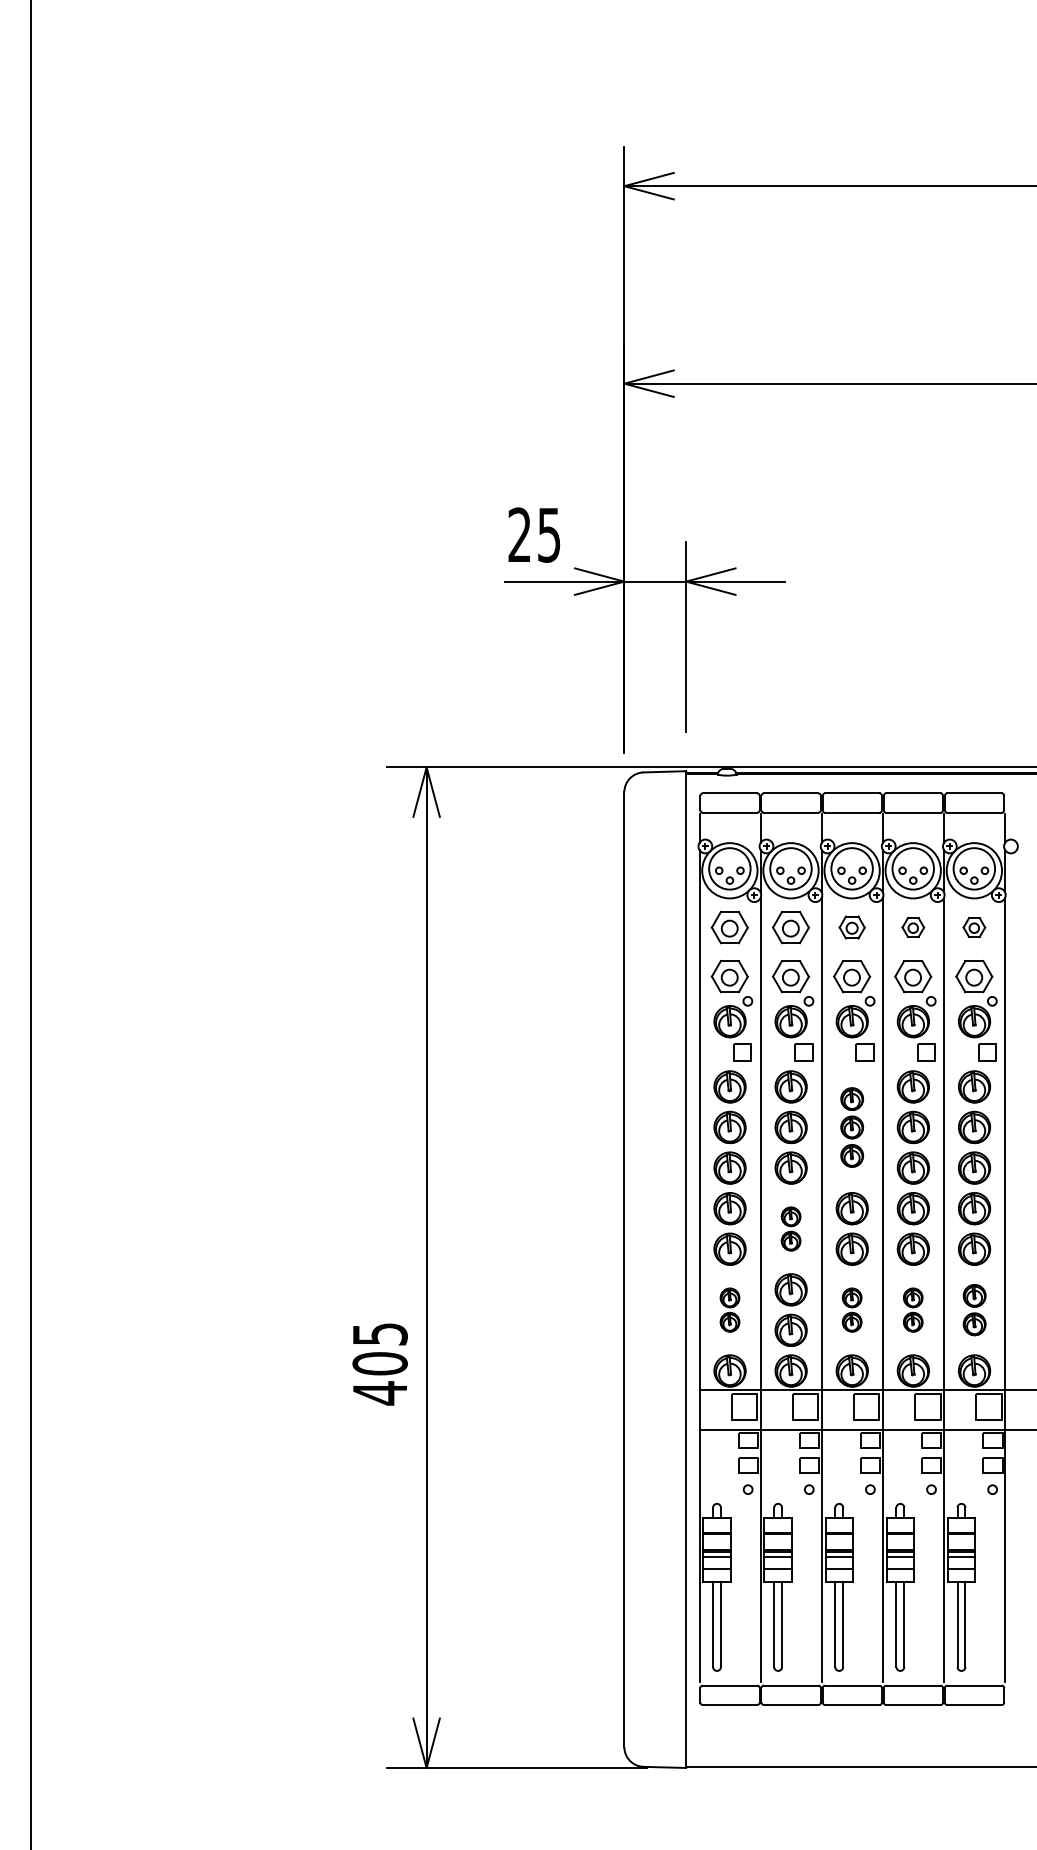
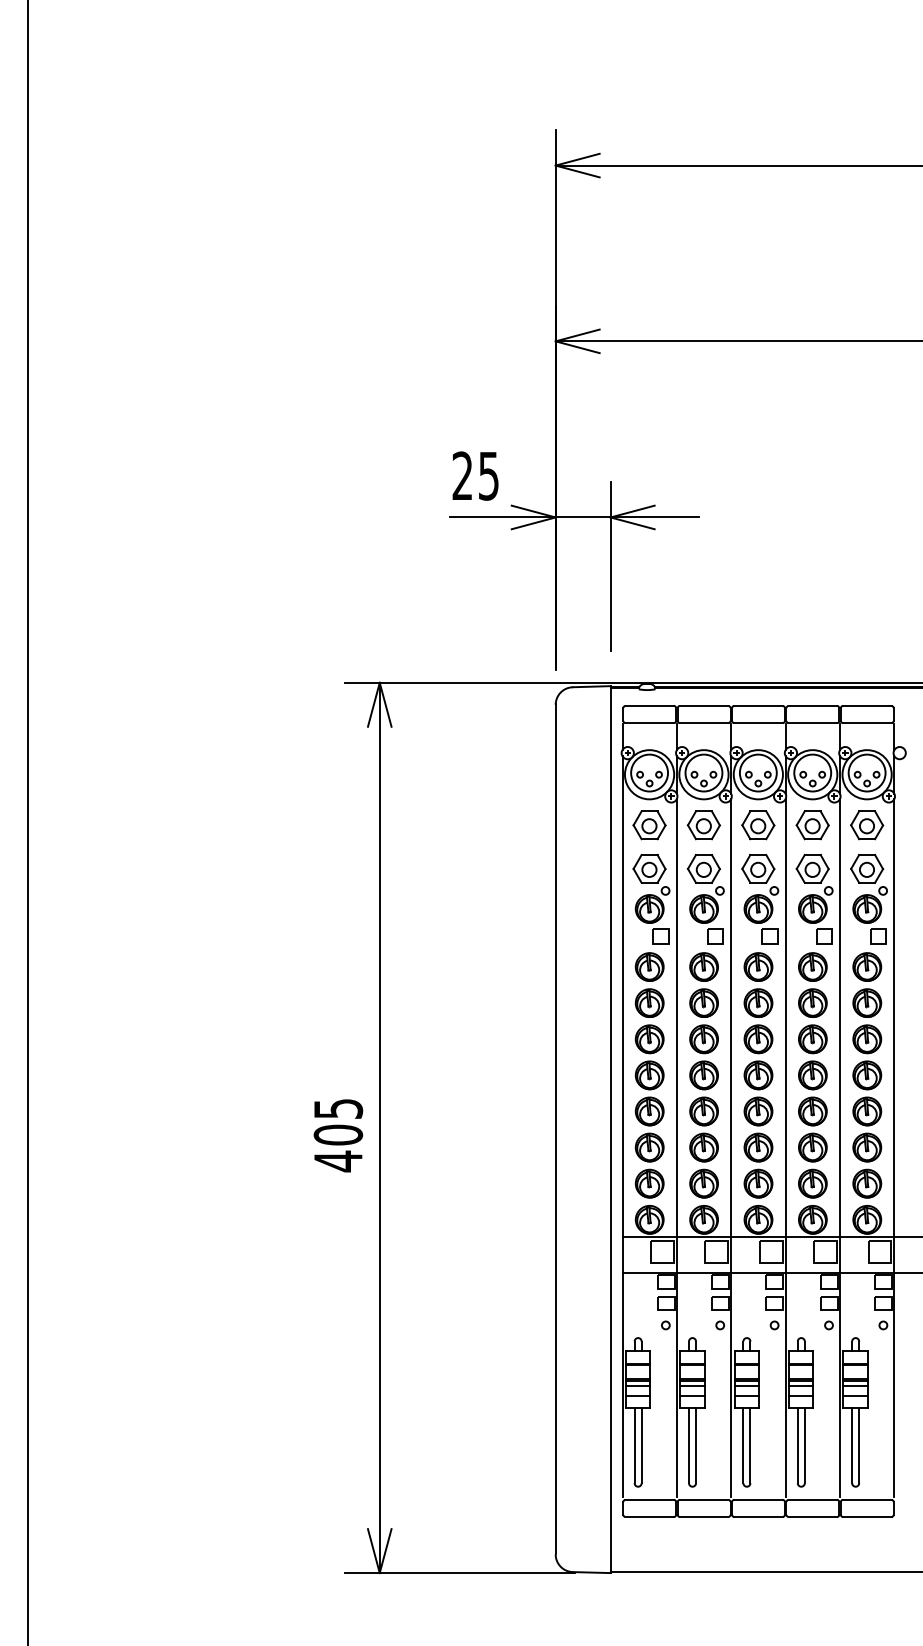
part: (852, 927) -> (758, 825), size x1.43
part: (913, 927) -> (812, 825), size x1.67
part: (974, 927) -> (867, 825), size x1.67
part: (851, 1127) -> (757, 1003), size x1.43
part: (790, 1228) -> (703, 1093), size x1.67
part: (729, 1309) -> (649, 1165), size x1.67
part: (851, 1309) -> (757, 1165), size x1.67
part: (912, 1309) -> (812, 1165), size x1.67
part: (974, 1309) -> (867, 1165), size x1.43
text: (379, 1364) -> (337, 1135), moved

